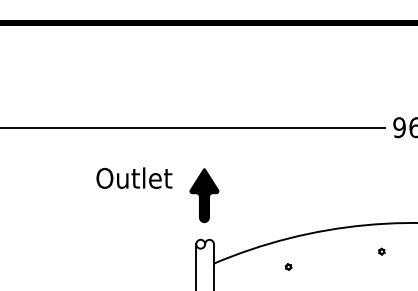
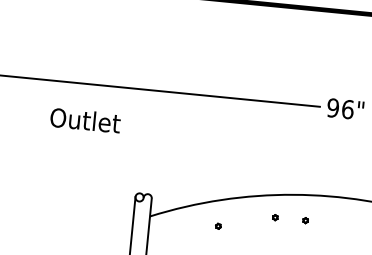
text: (134, 177) -> (85, 119), moved
fill: (204, 195) -> (147, 152), removed
part: (348, 251) -> (274, 217), added

